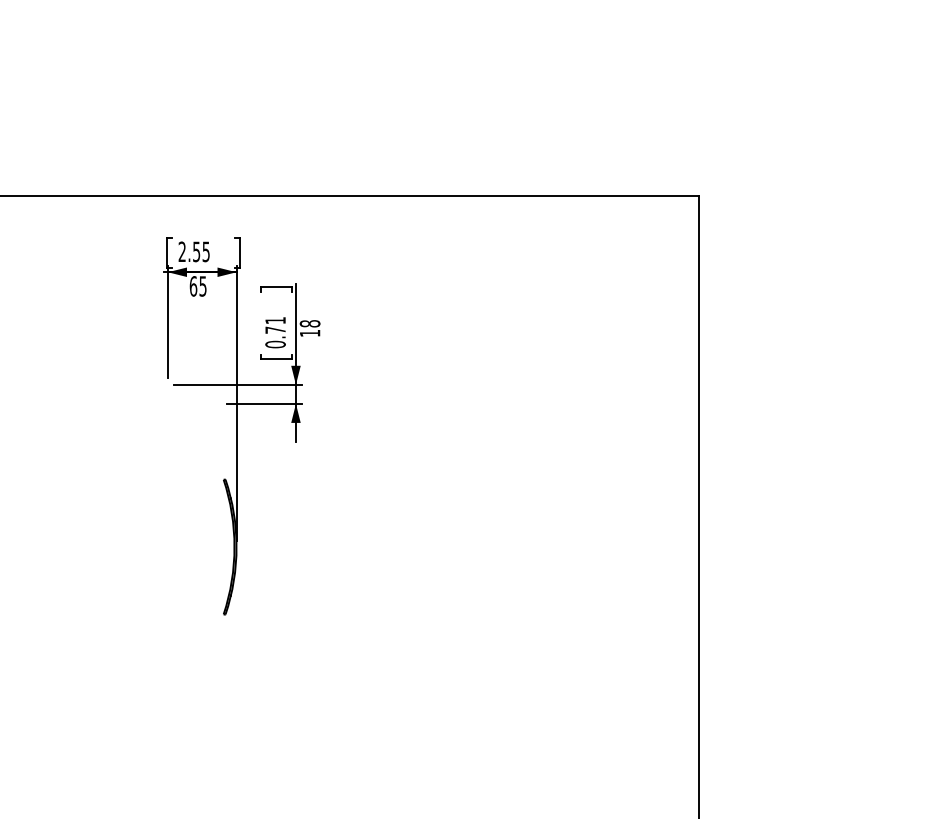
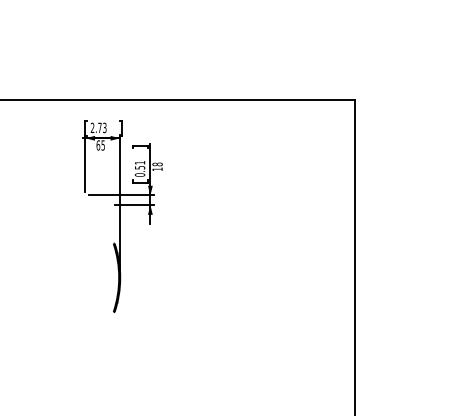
text: (201, 251) -> (102, 127), 2.55 -> 2.73
text: (276, 329) -> (140, 167), 0.71 -> 0.51

